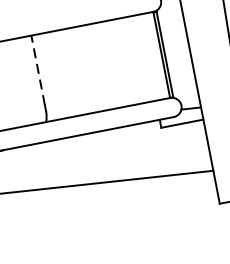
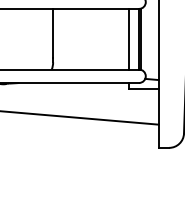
line: (147, 56) -> (129, 38), added
line: (38, 69) -> (53, 32), dashed -> solid

